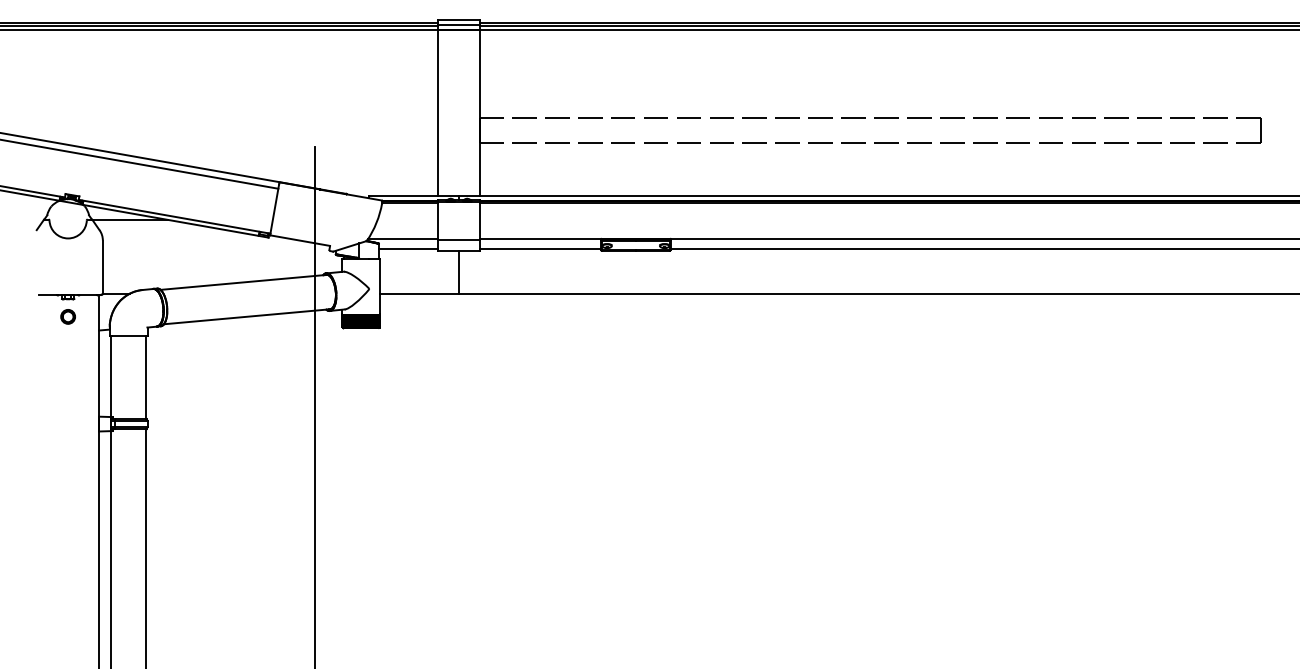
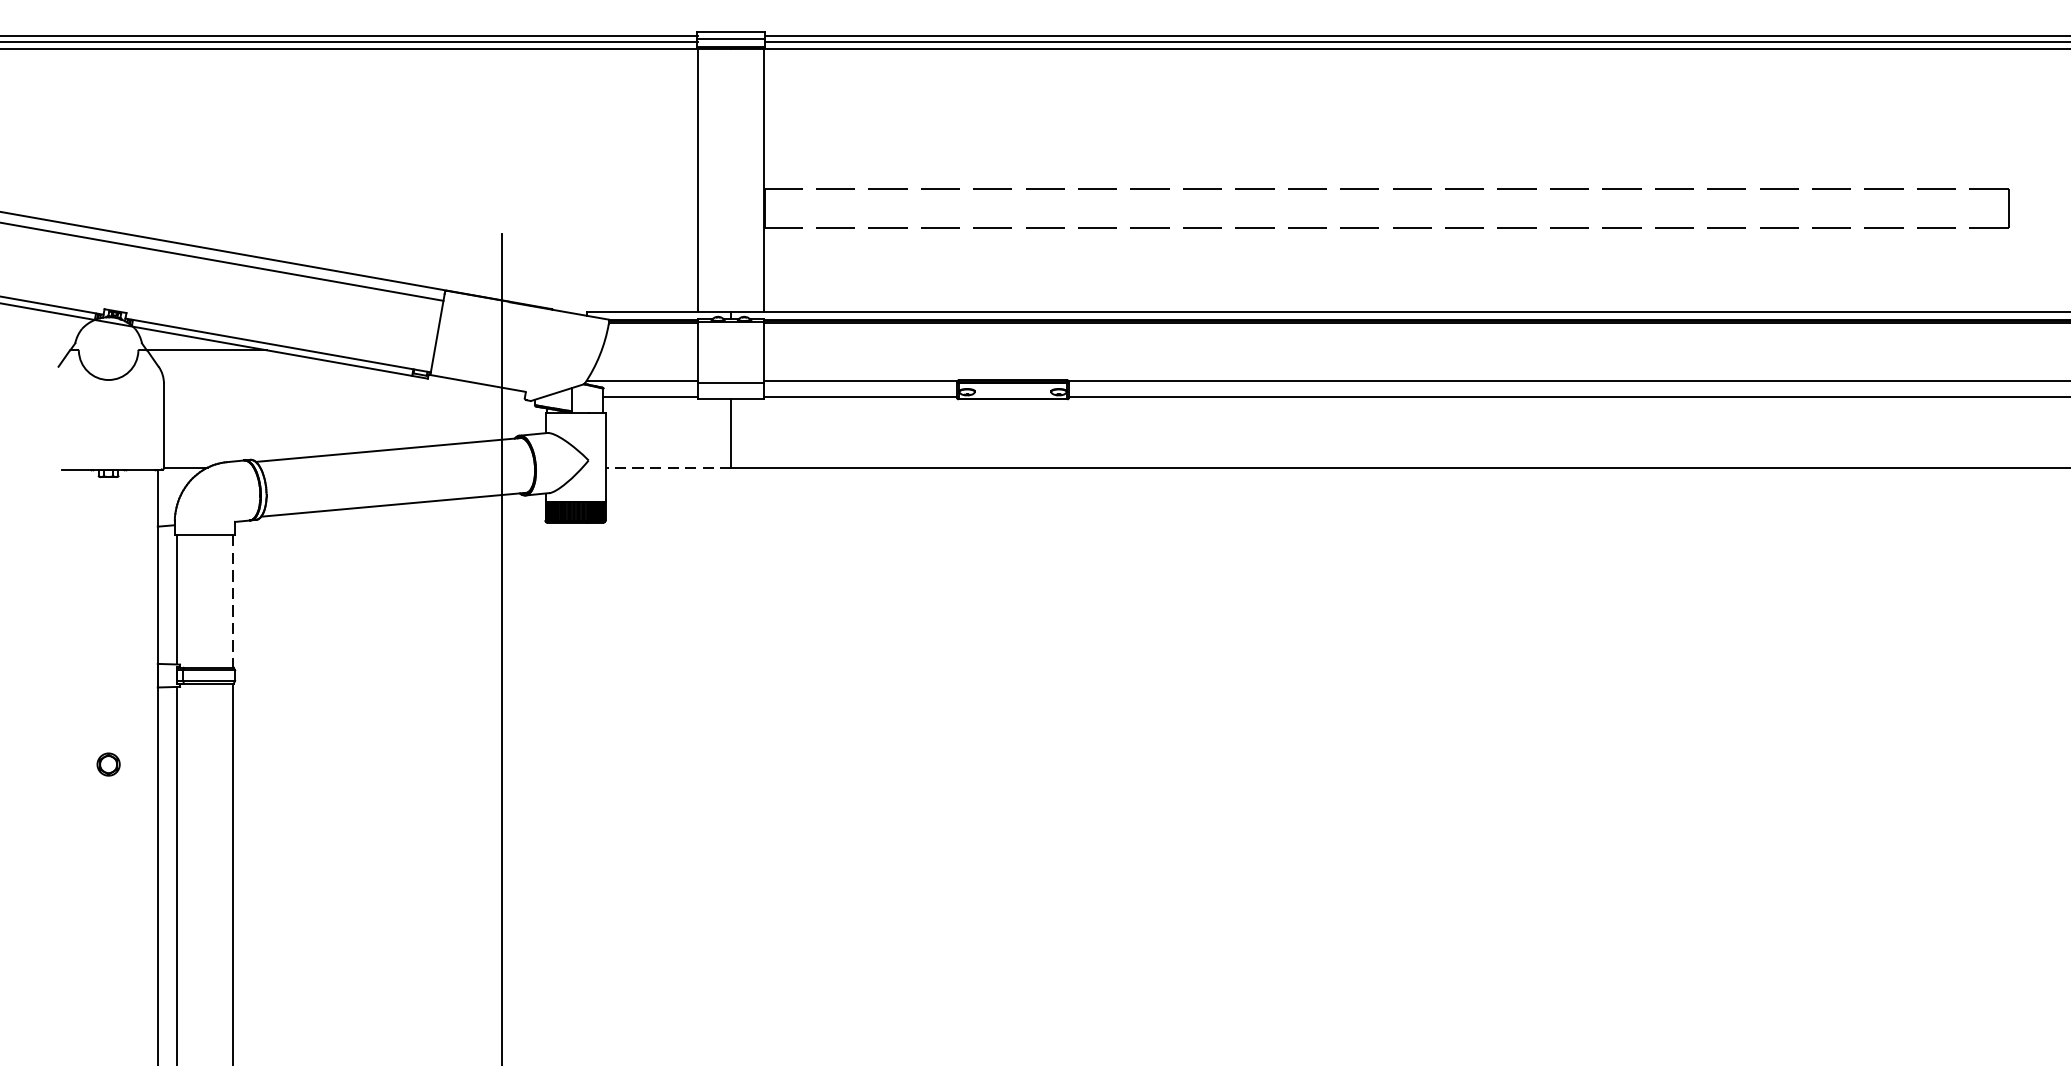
line: (419, 293) -> (668, 467), solid -> dashed
circle: (67, 316) -> (107, 763), moved
line: (145, 377) -> (231, 601), solid -> dashed

